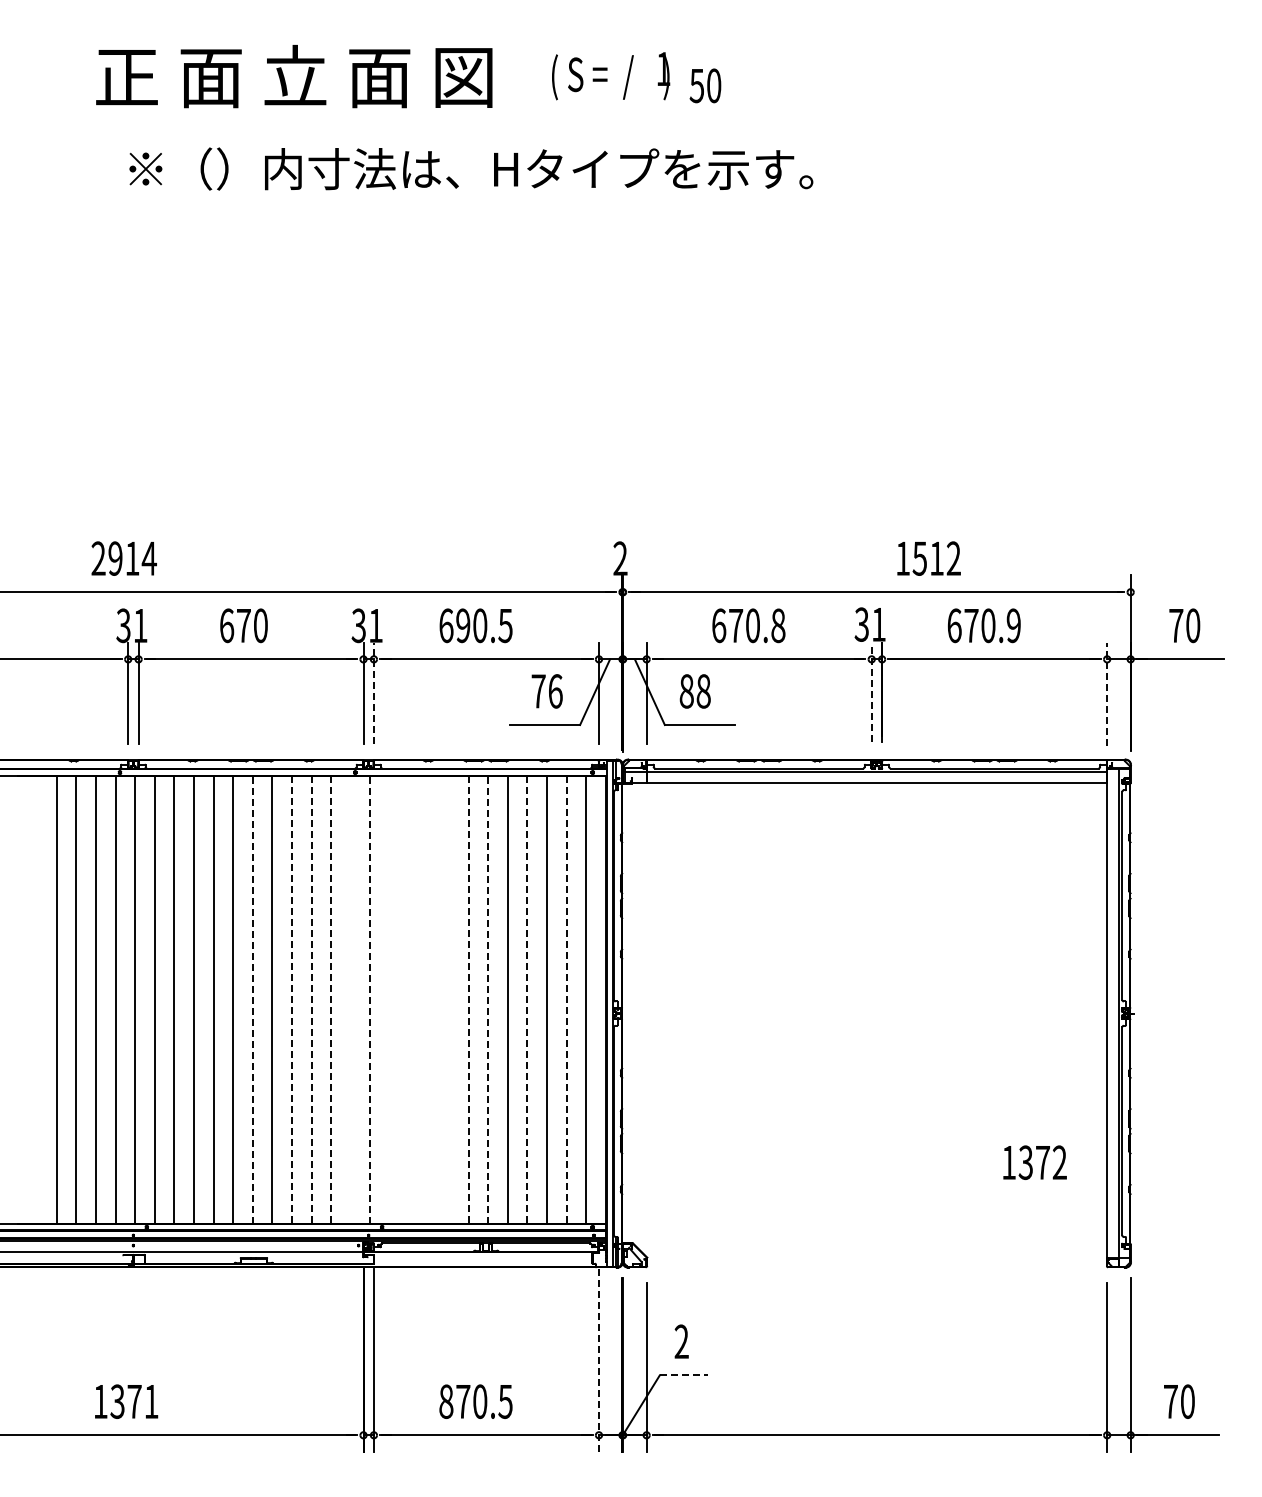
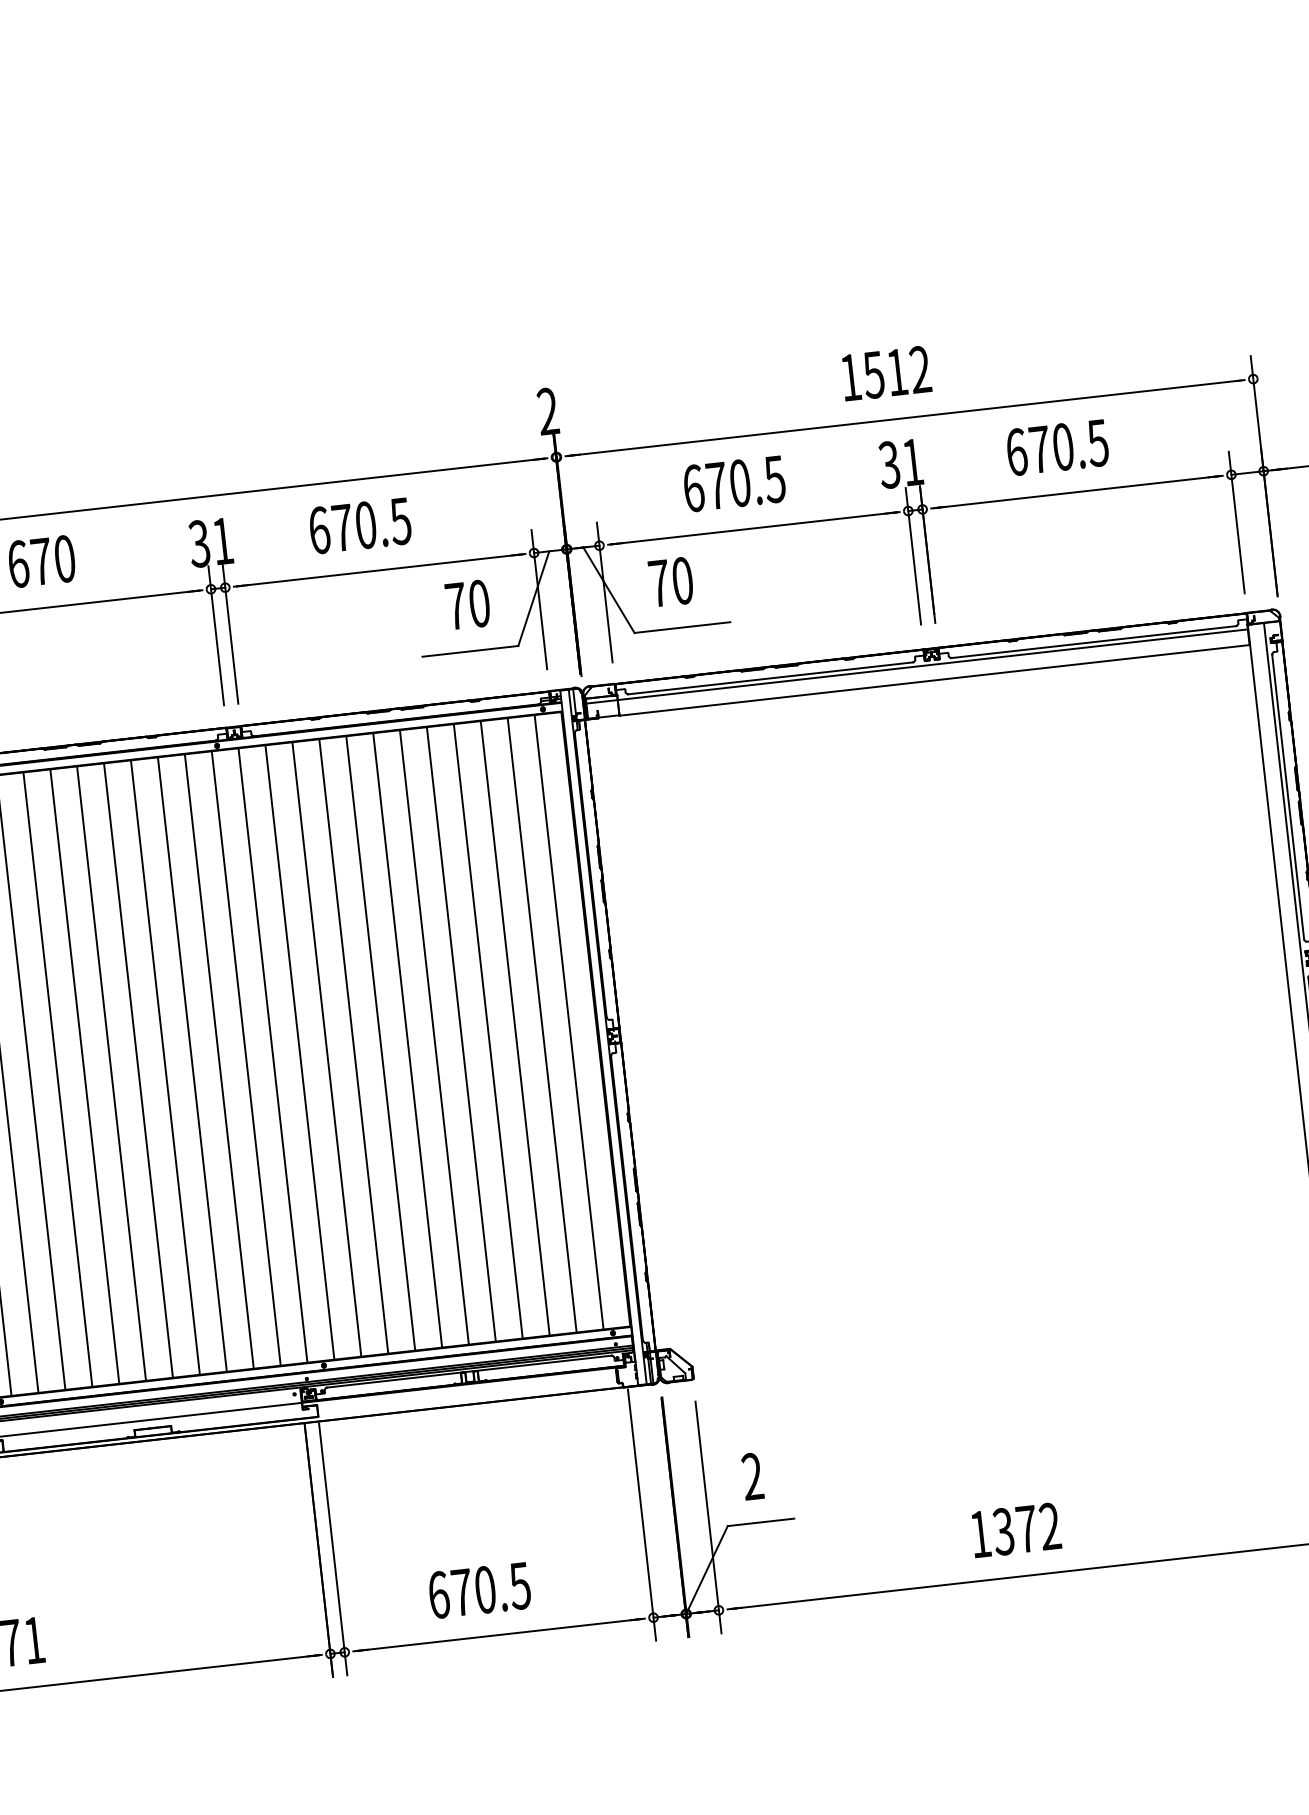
text: (928, 558) -> (885, 373), moved
text: (463, 625) -> (342, 527), 690.5 -> 670.5
text: (778, 625) -> (775, 478), 670.8 -> 670.5
text: (1013, 625) -> (1097, 442), 670.9 -> 670.5
text: (555, 691) -> (479, 603), 76 -> 70
text: (694, 691) -> (670, 582), 88 -> 70
line: (871, 692) -> (913, 556), dashed -> solid
line: (373, 693) -> (229, 634), dashed -> solid
line: (1107, 694) -> (1237, 522), dashed -> solid
line: (252, 999) -> (111, 1073), dashed -> solid
line: (292, 999) -> (165, 1066), dashed -> solid
line: (311, 999) -> (191, 1063), dashed -> solid
line: (331, 999) -> (219, 1060), dashed -> solid
line: (351, 999) -> (246, 1057), added
line: (370, 999) -> (272, 1054), dashed -> solid
line: (390, 999) -> (300, 1051), added
line: (409, 999) -> (326, 1048), added
line: (429, 999) -> (353, 1045), added
line: (449, 999) -> (381, 1042), added
line: (468, 999) -> (407, 1039), dashed -> solid
line: (488, 999) -> (434, 1036), dashed -> solid
line: (527, 999) -> (488, 1030), dashed -> solid
line: (566, 999) -> (541, 1024), dashed -> solid
text: (1034, 1162) -> (1015, 1530), moved
line: (598, 1360) -> (641, 1515), dashed -> solid
line: (684, 1375) -> (761, 1522), dashed -> solid
text: (446, 1401) -> (439, 1594), 870.5 -> 670.5

